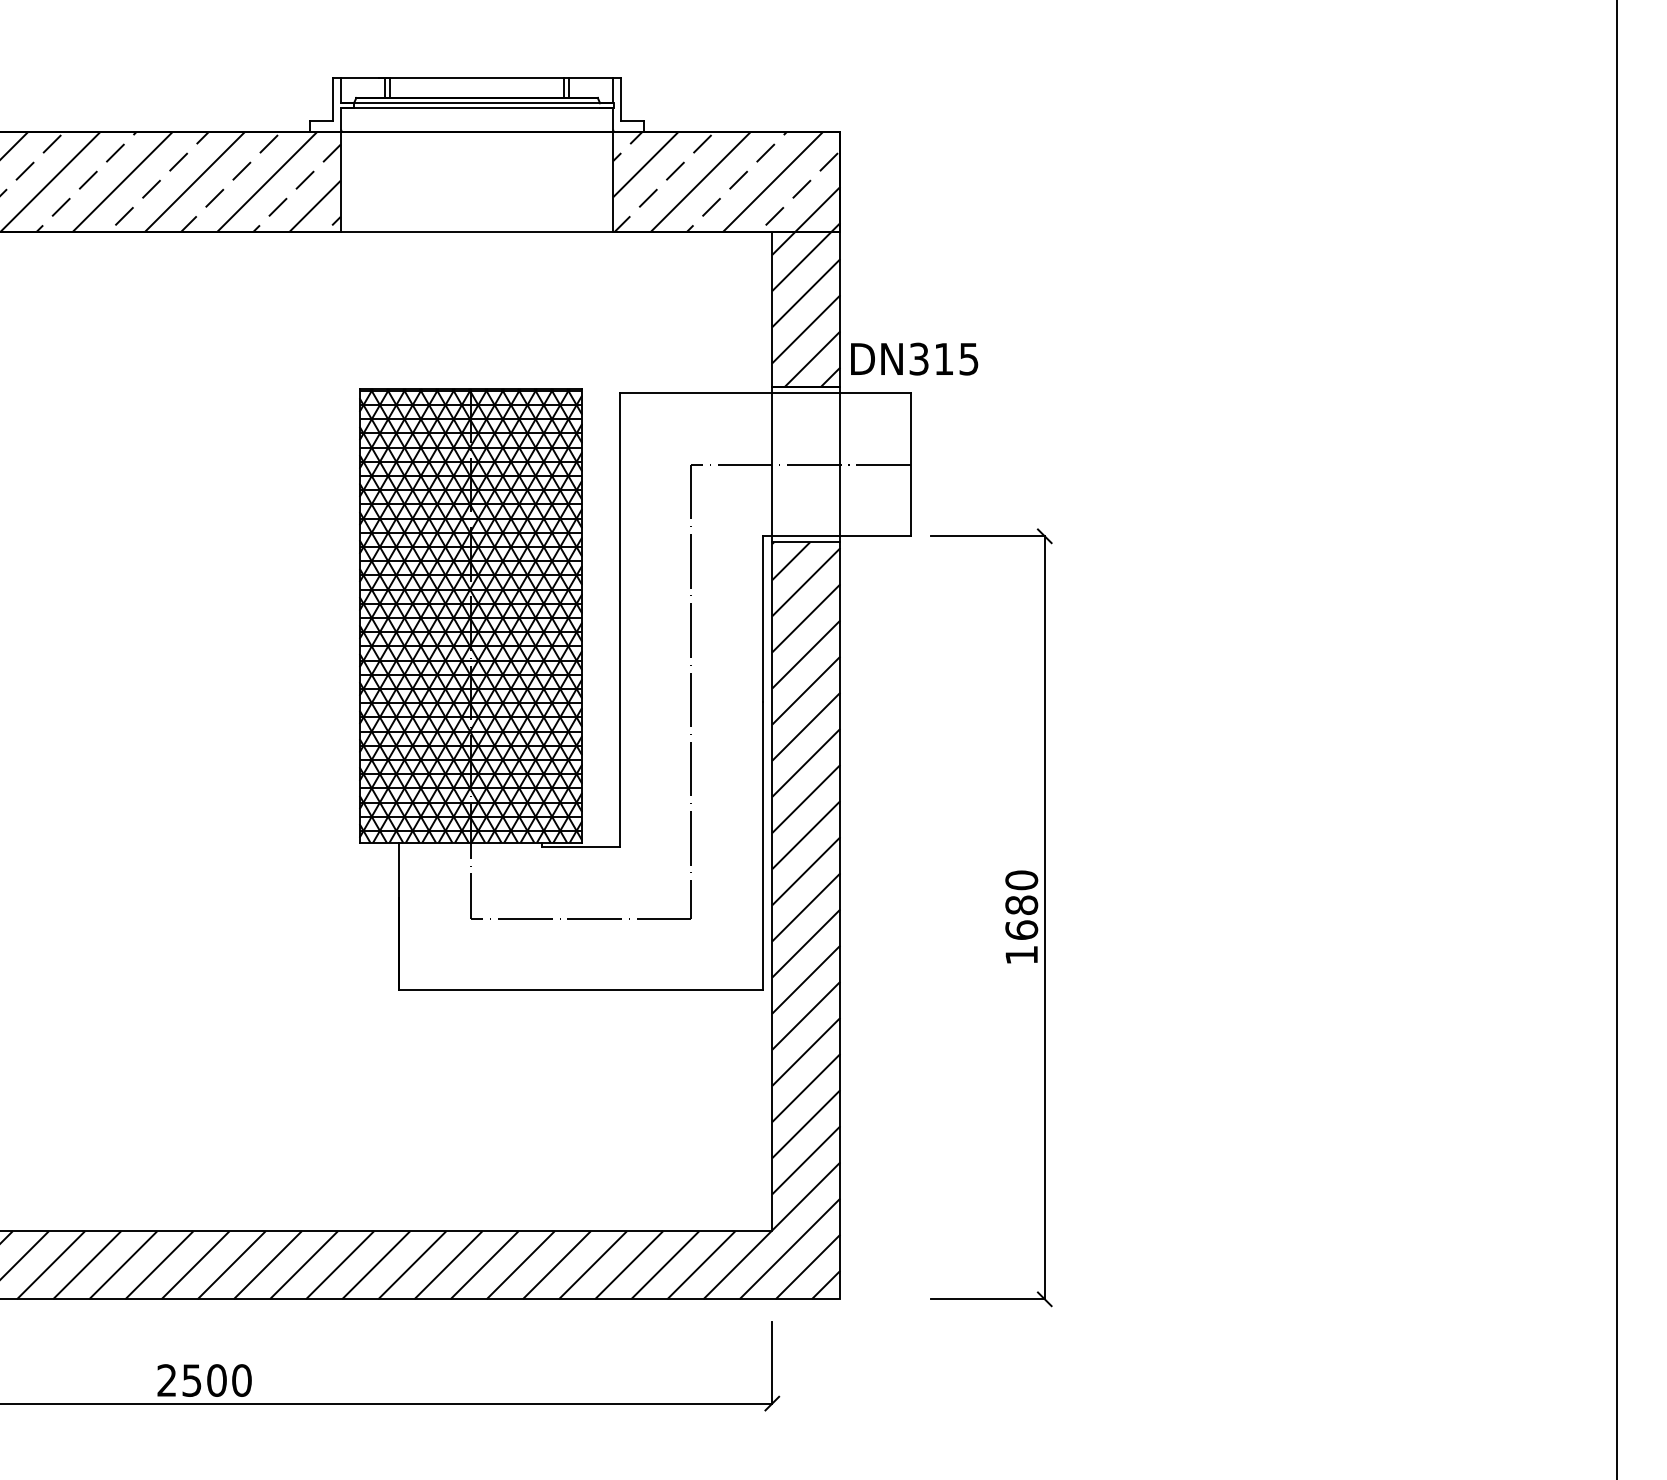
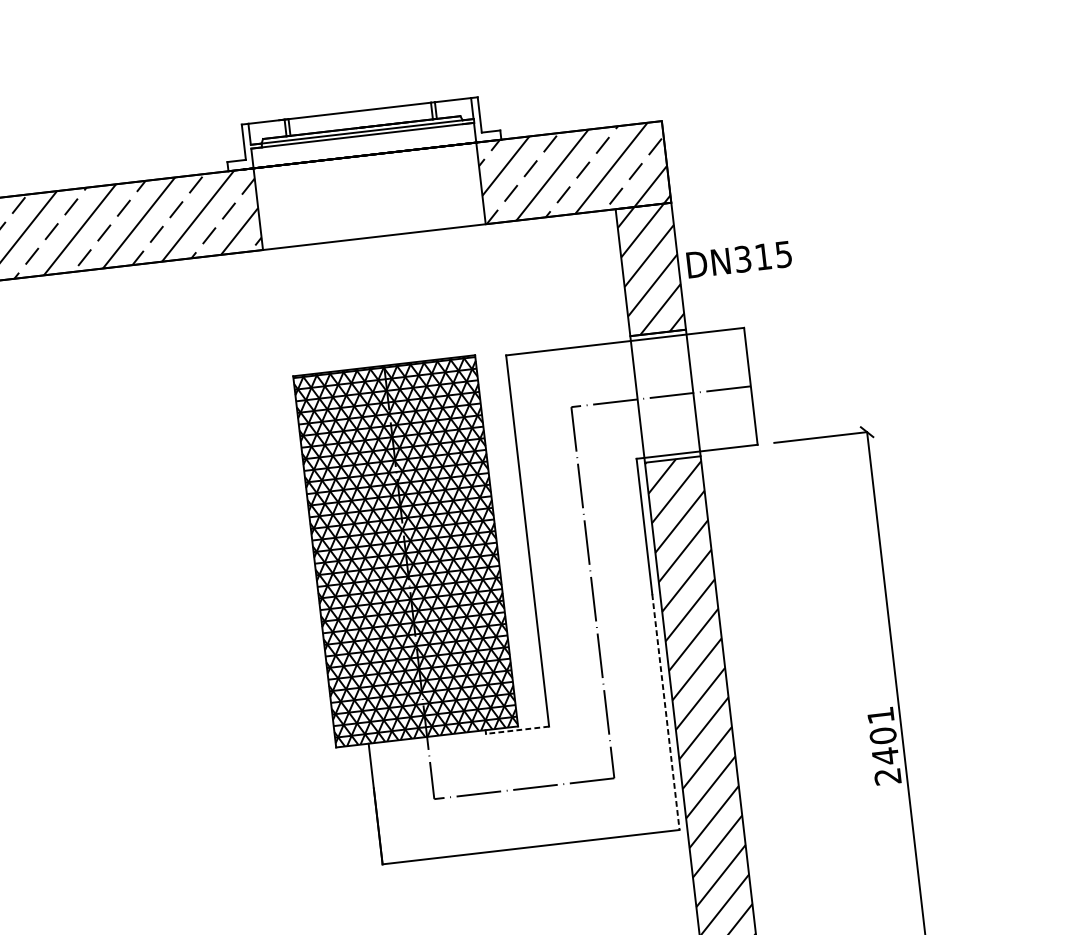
text: (914, 358) -> (739, 259), moved
line: (762, 846) -> (665, 712), solid -> dashed
line: (581, 847) -> (517, 730), solid -> dashed
text: (1021, 917) -> (884, 745), 1680 -> 2401

